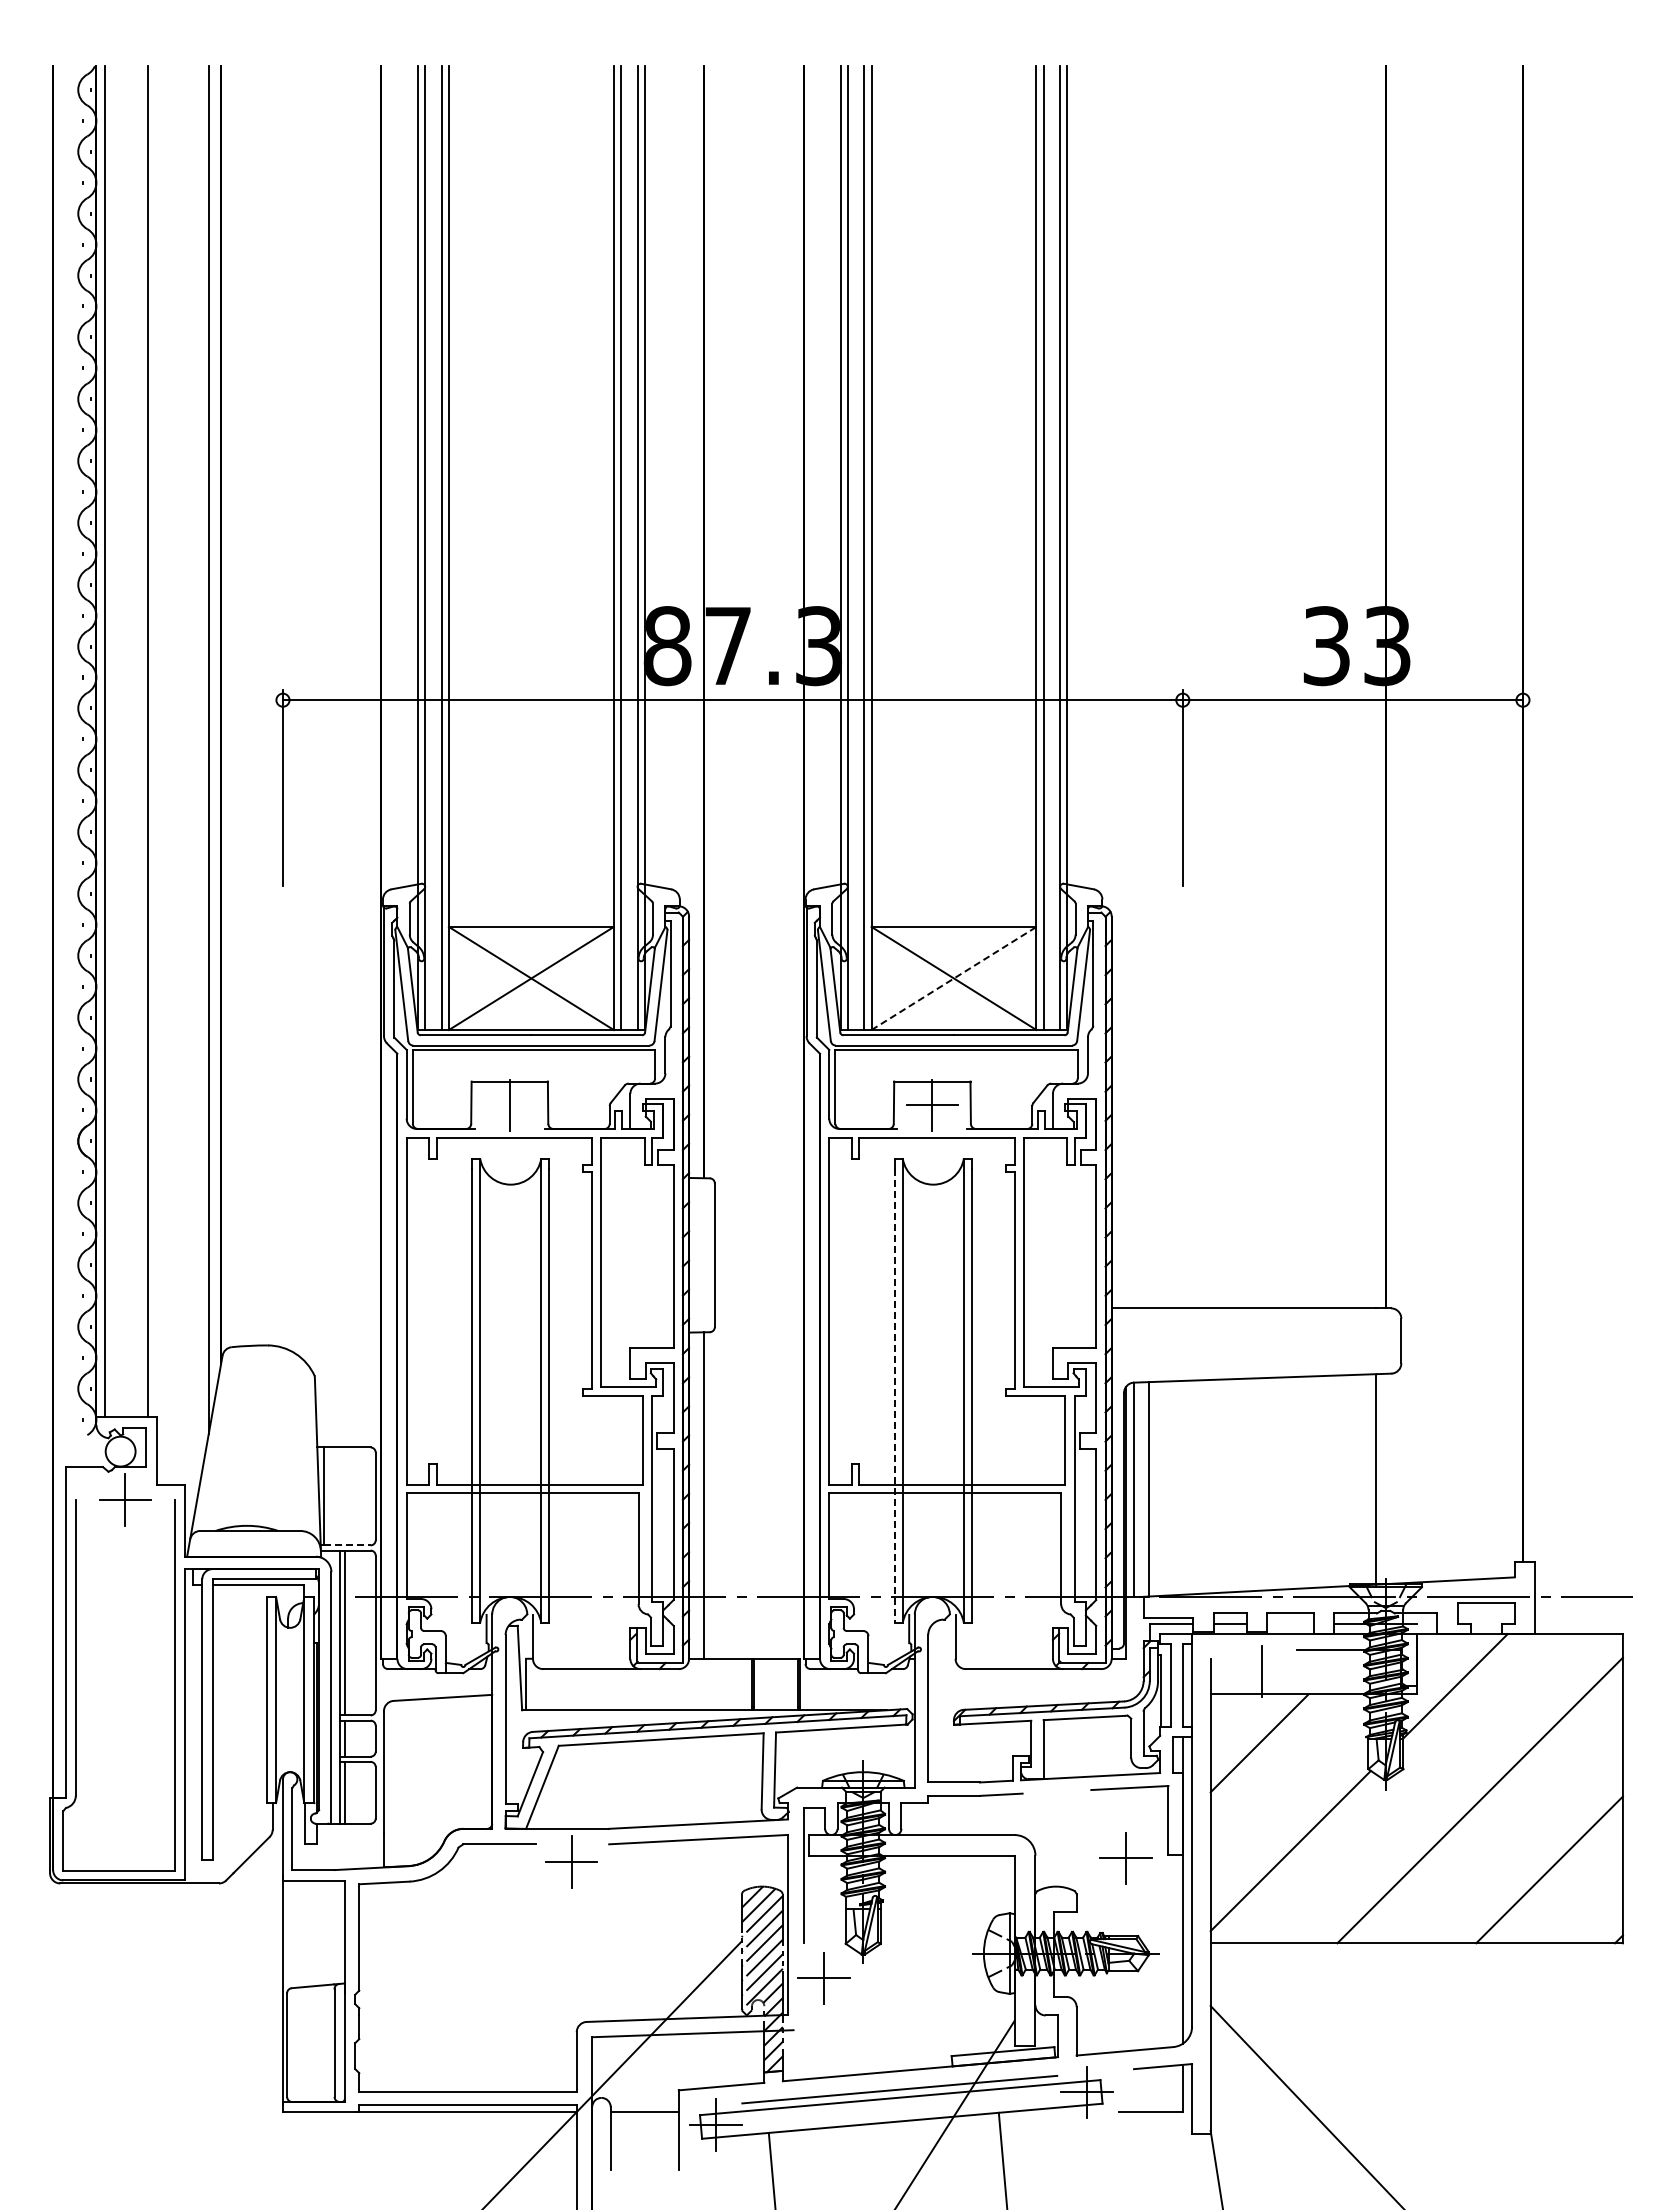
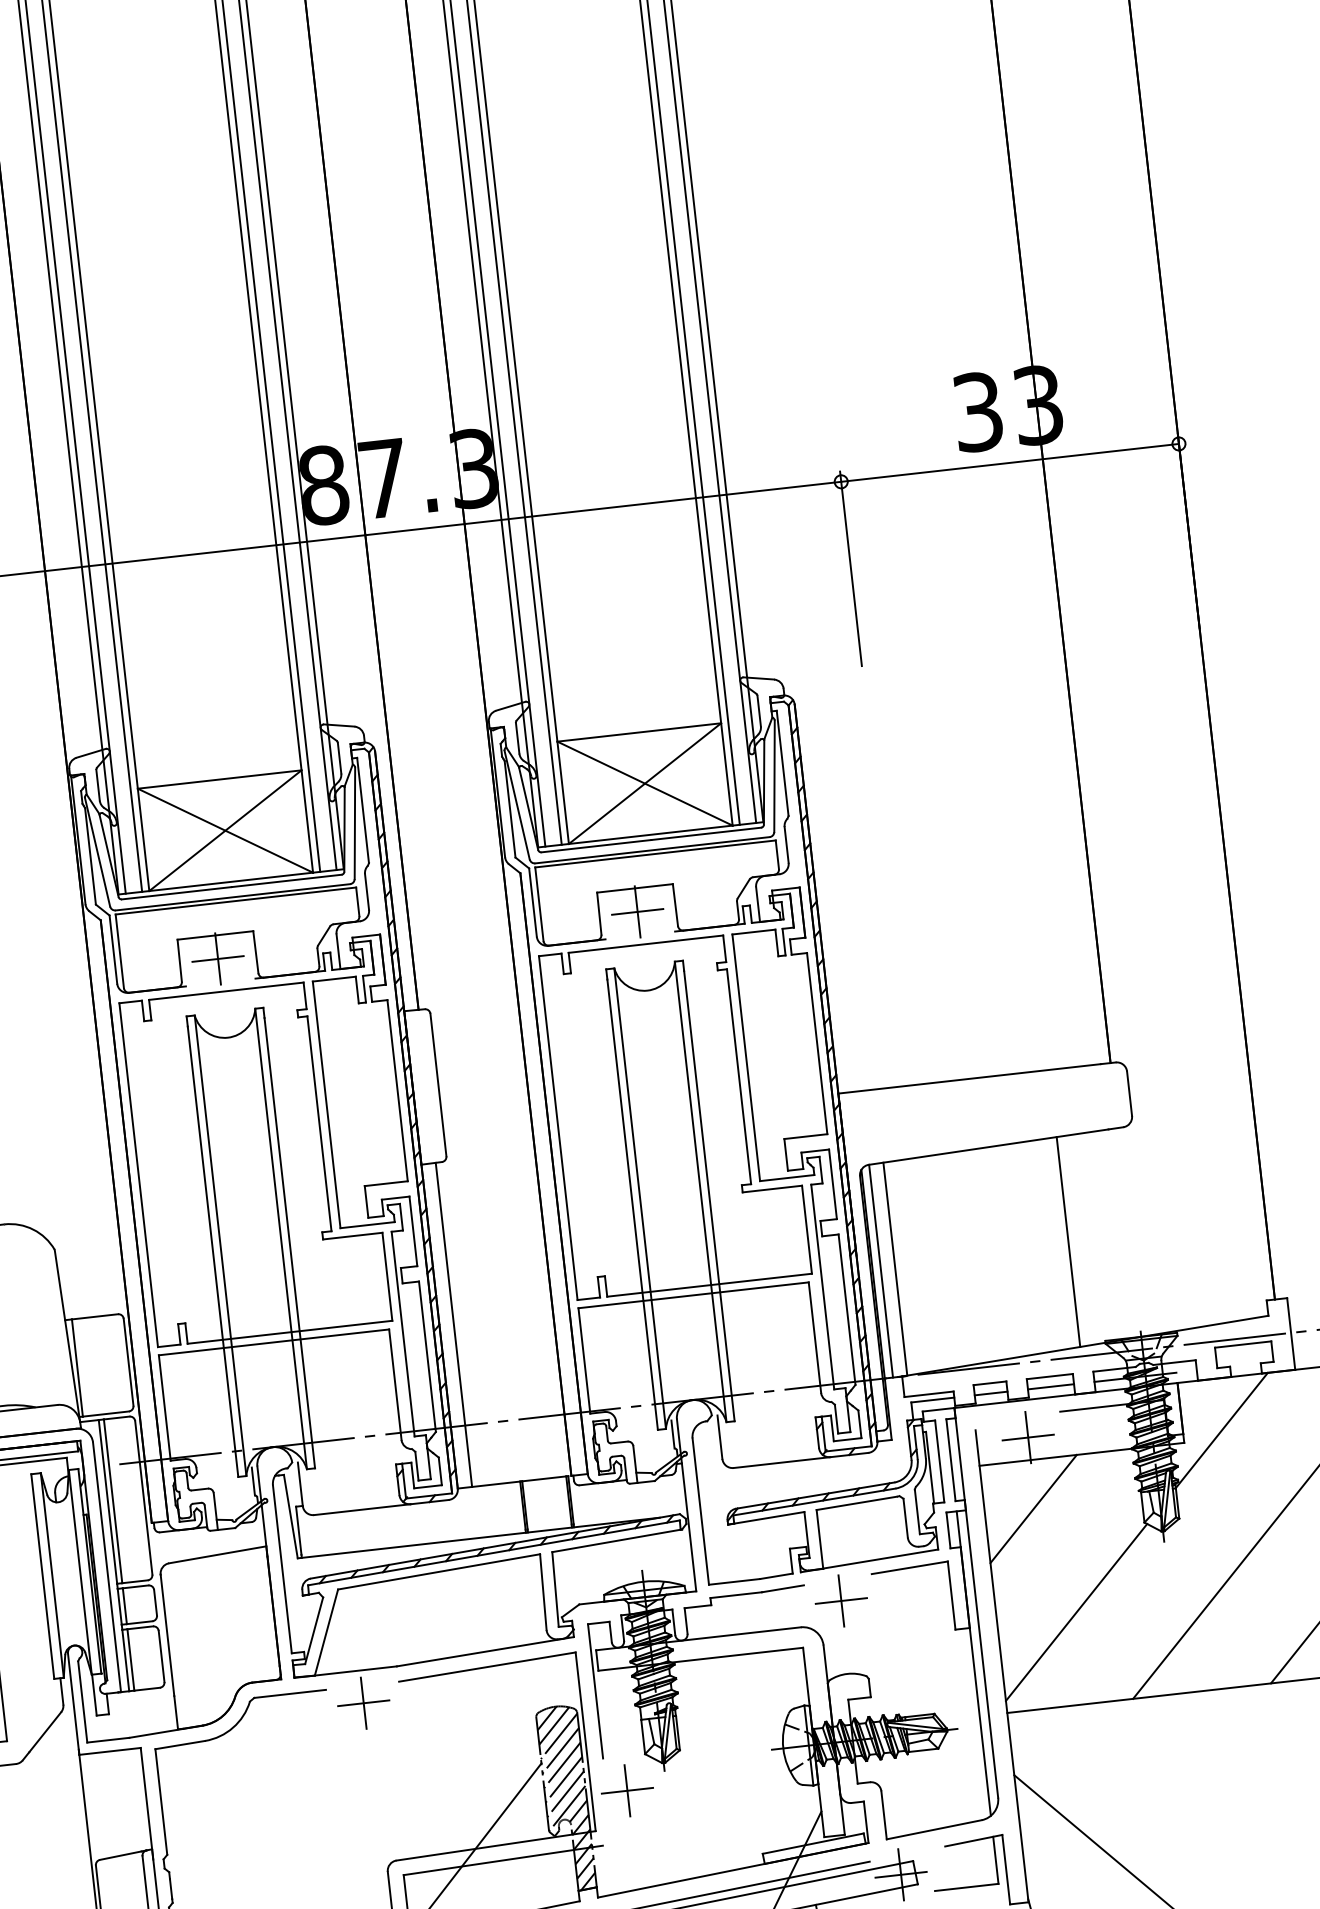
line: (954, 978) -> (645, 783), dashed -> solid
line: (509, 1105) -> (217, 959), added
line: (894, 1395) -> (632, 1204), dashed -> solid
line: (1376, 1481) -> (1068, 1241), moved
line: (347, 1545) -> (106, 1414), dashed -> solid
line: (1290, 1623) -> (1050, 1386), added
line: (1261, 1671) -> (1027, 1437), added
part: (1125, 1858) -> (840, 1601), moved

